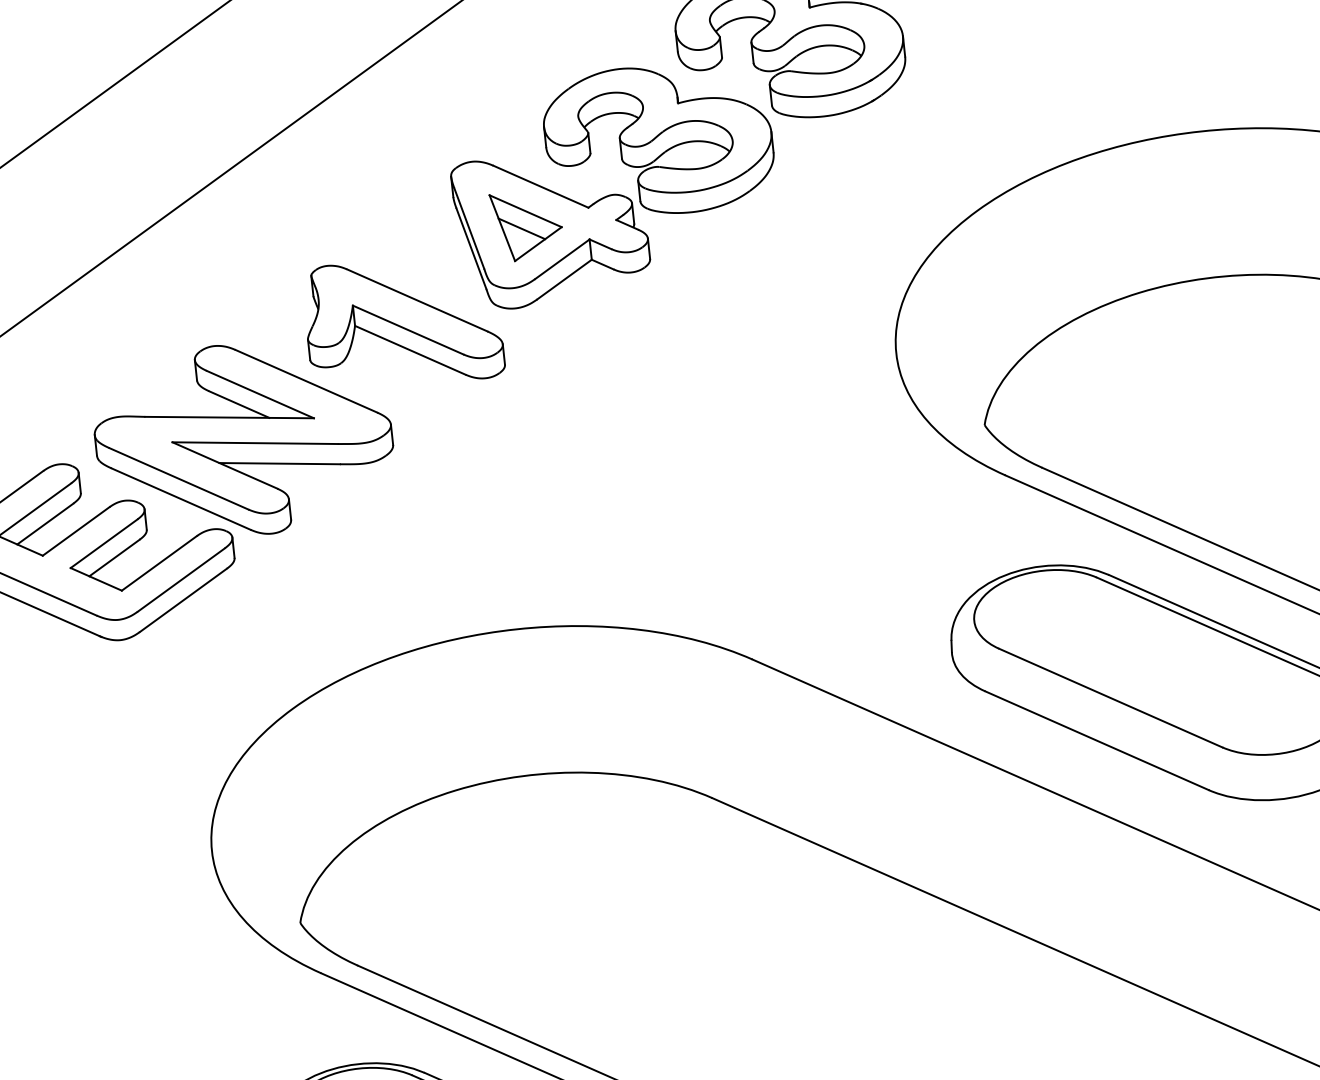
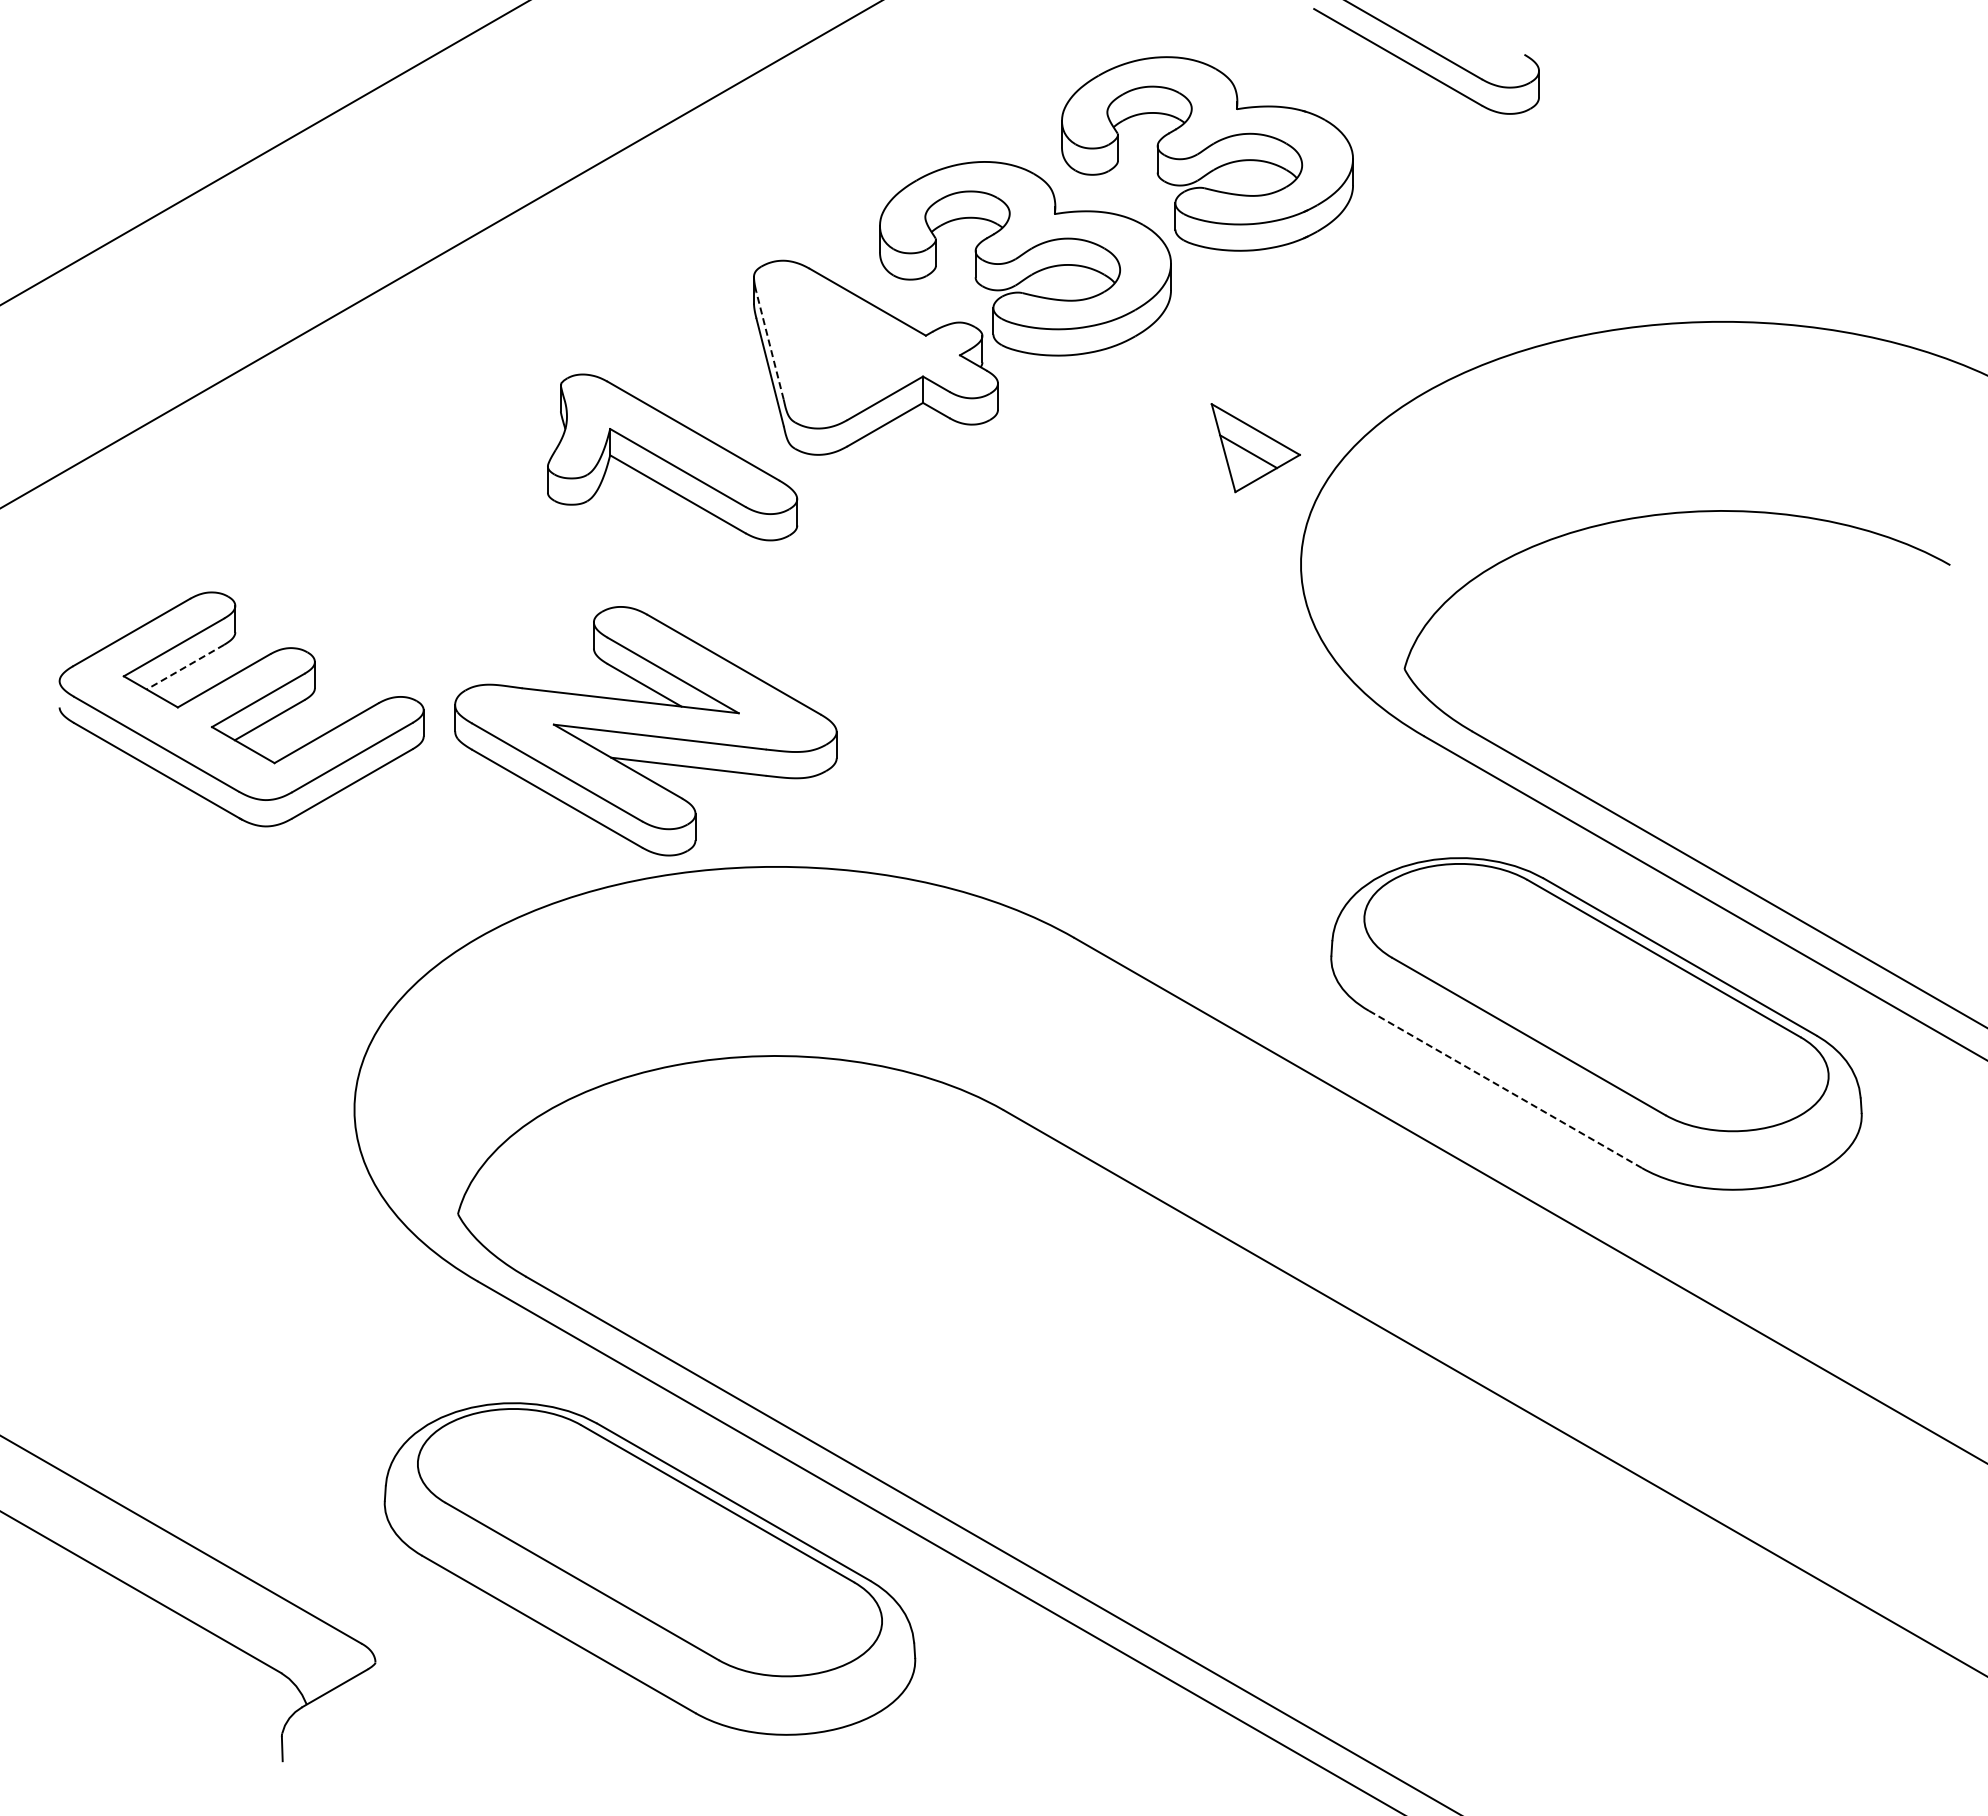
part: (526, 225) -> (1255, 448), moved
line: (468, 228) -> (769, 345), solid -> dashed
part: (243, 440) -> (645, 731), moved
line: (45, 524) -> (185, 667), solid -> dashed
line: (1097, 740) -> (1505, 1089), solid -> dashed

